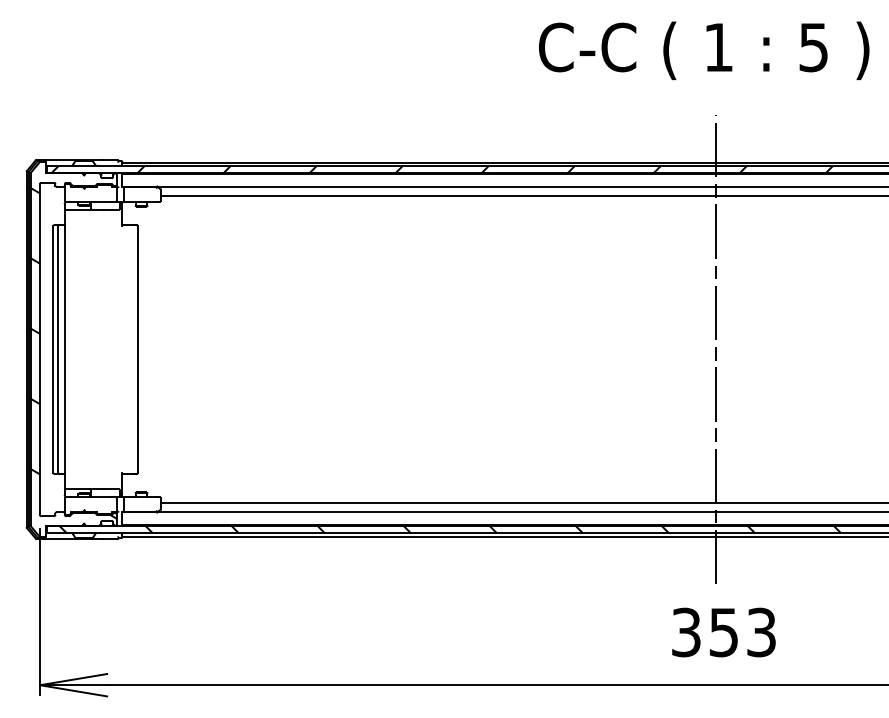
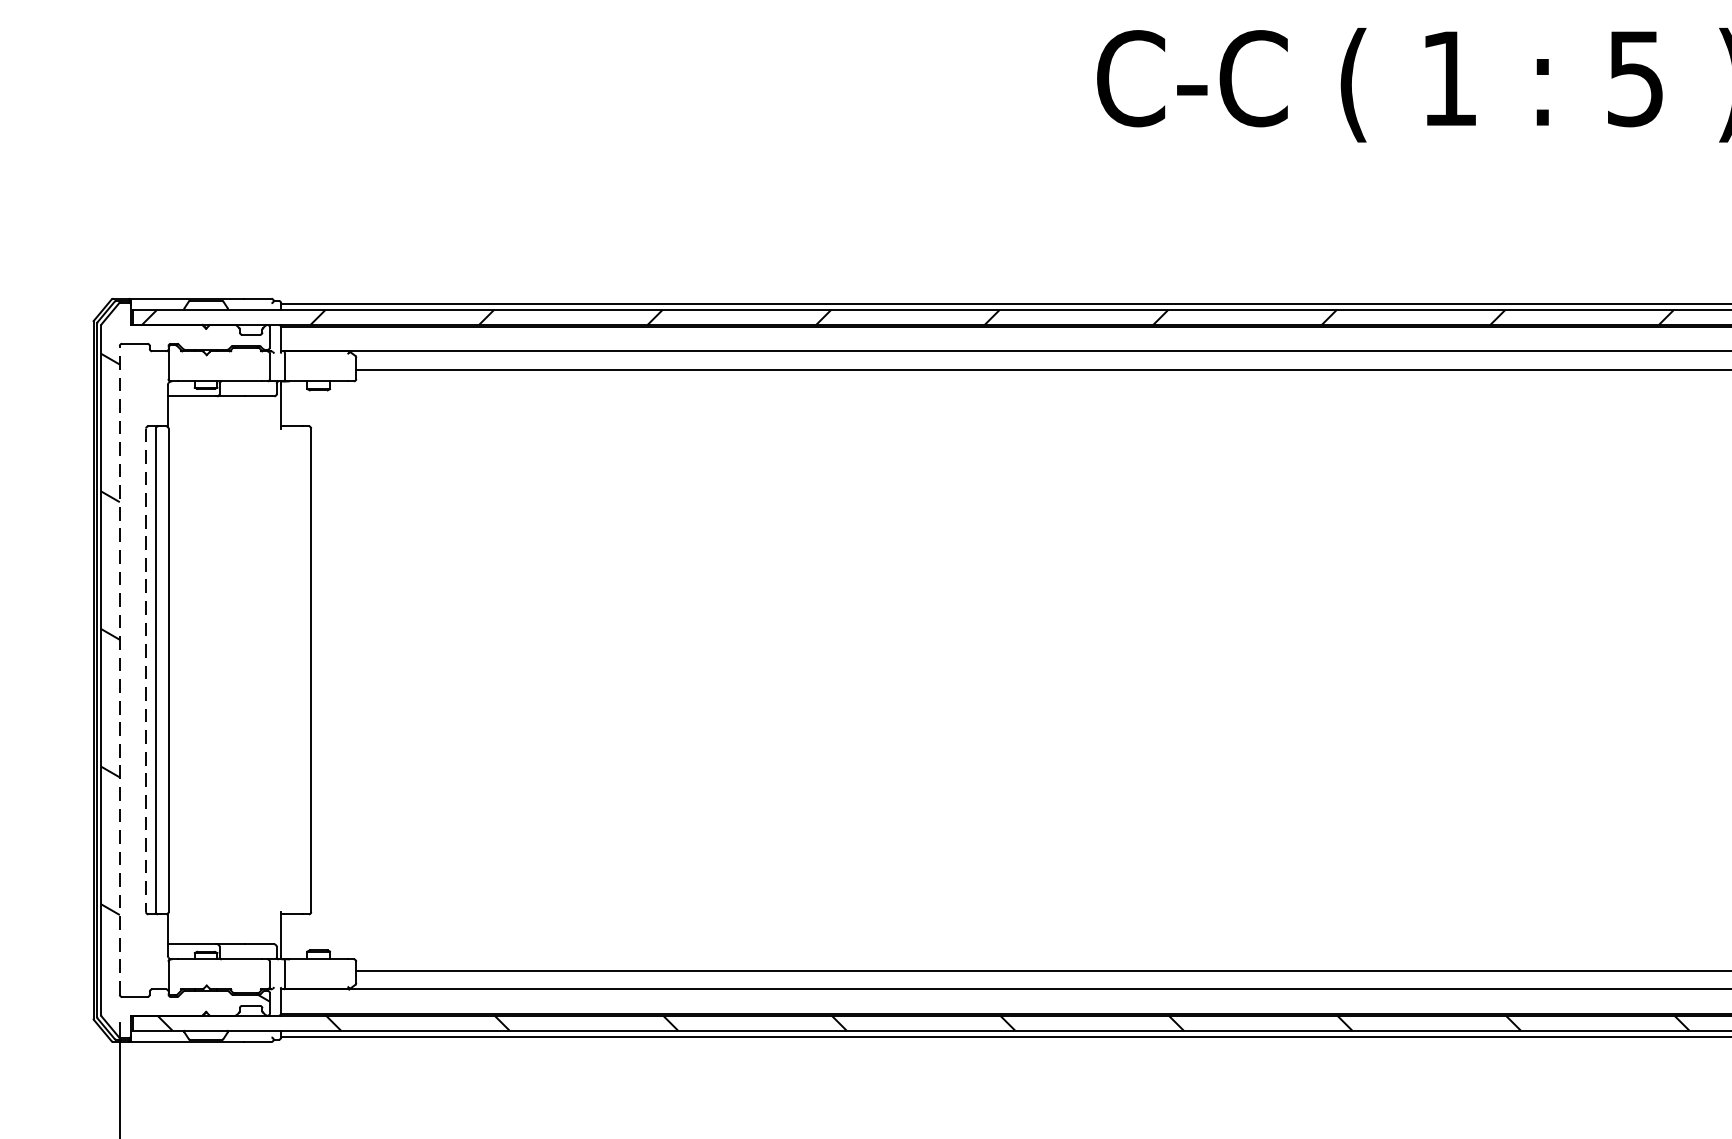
line: (40, 349) -> (120, 670), solid -> dashed
line: (716, 349) -> (1444, 670), removed
line: (53, 350) -> (146, 672), solid -> dashed

